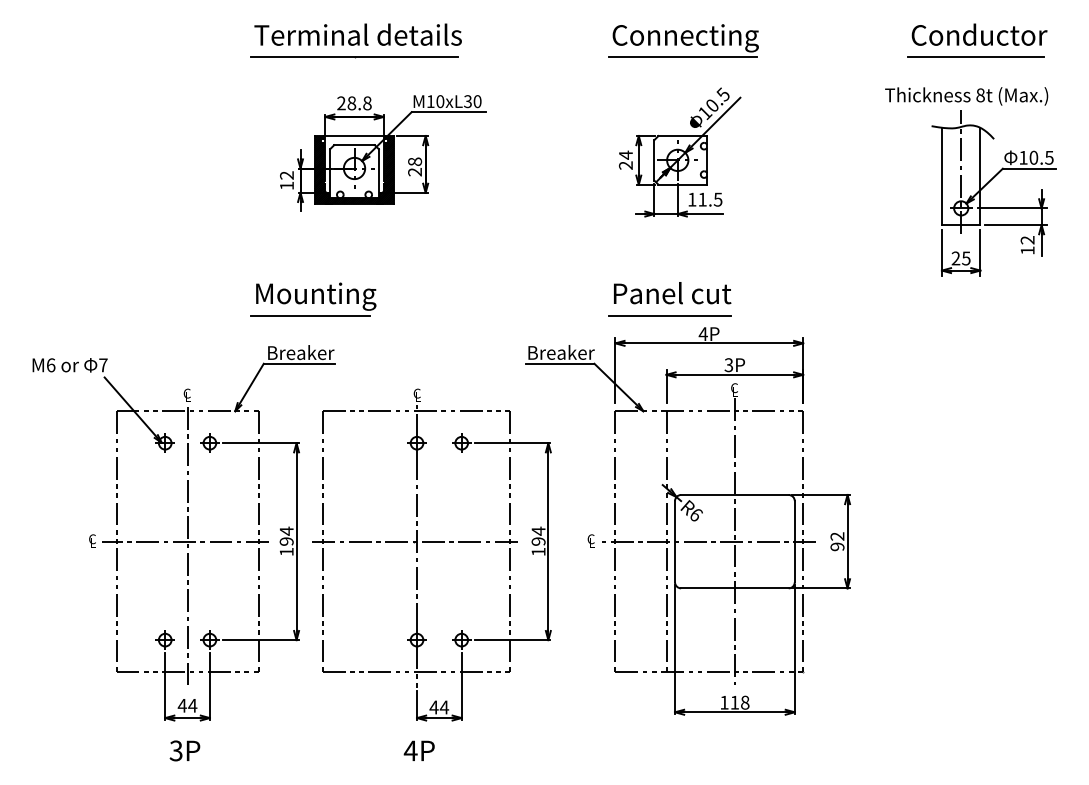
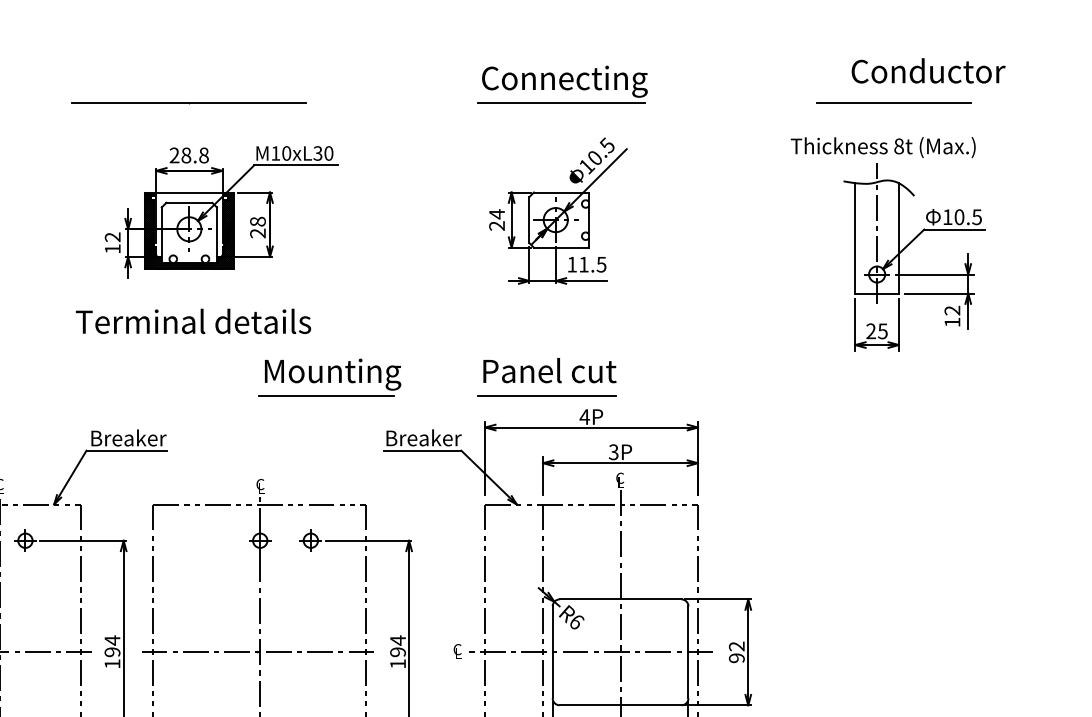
text: (357, 34) -> (192, 321), moved
text: (979, 34) -> (928, 70), moved
part: (313, 299) -> (329, 377), moved

